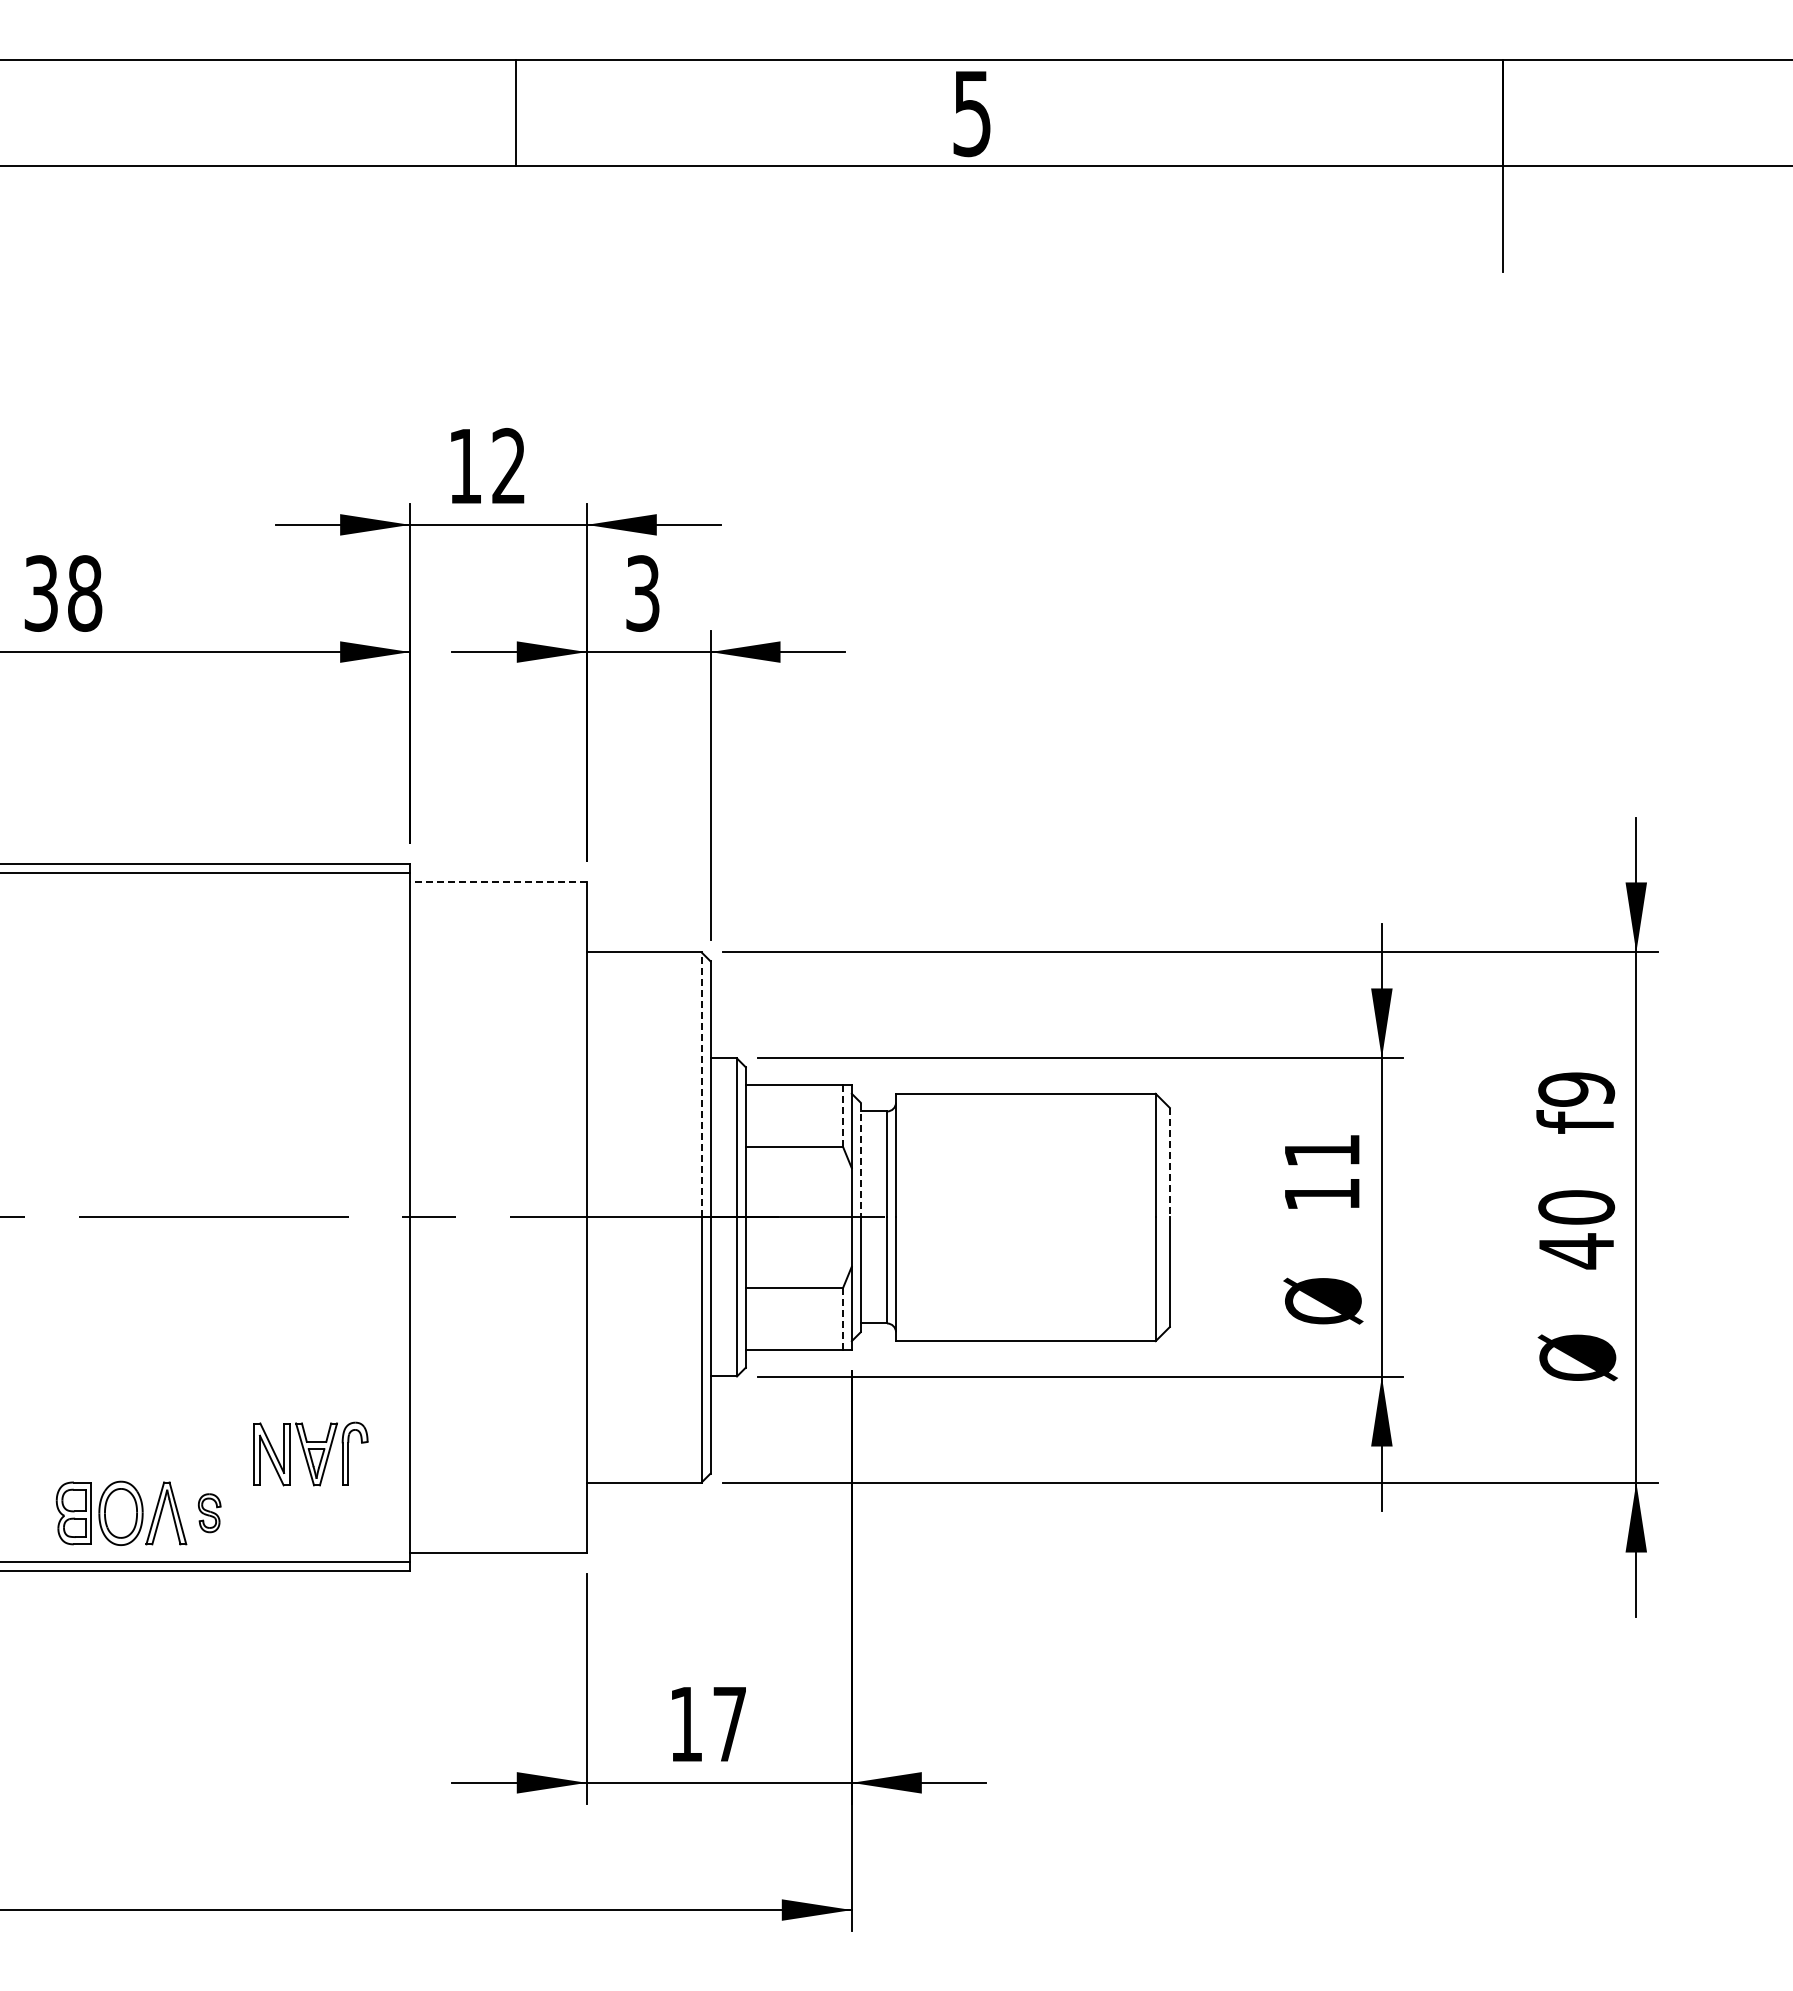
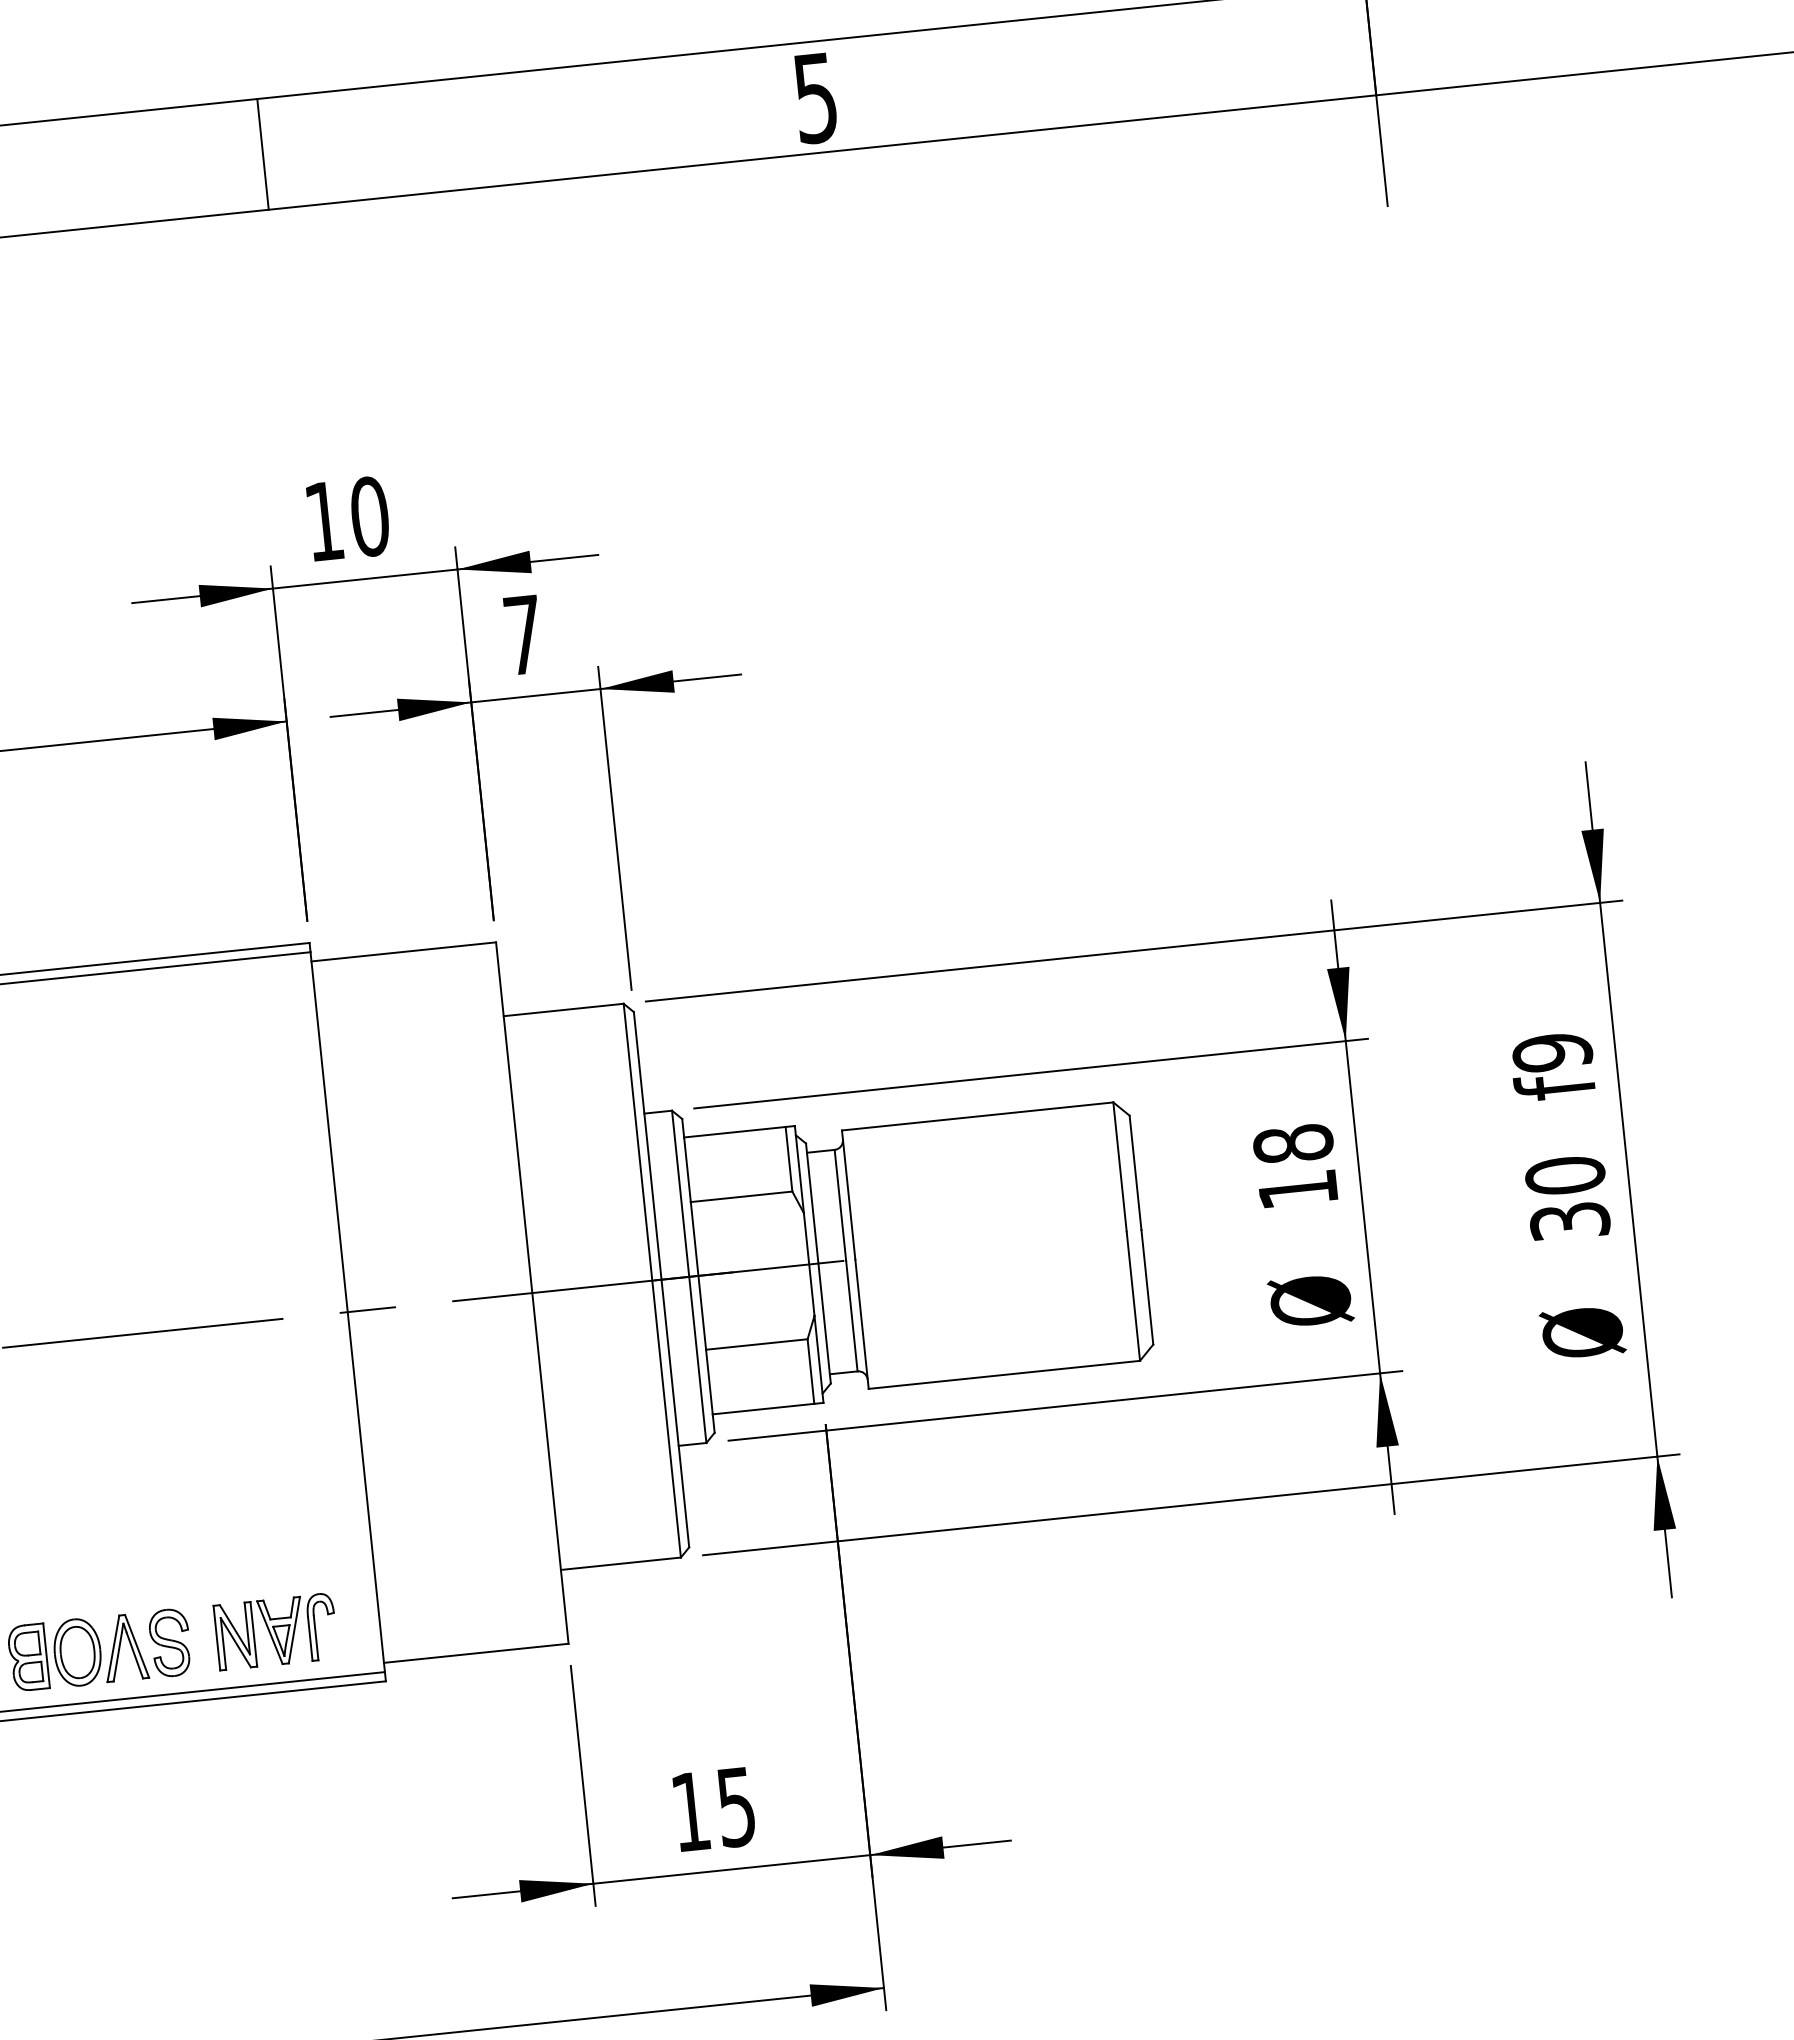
line: (516, 112) -> (263, 154), moved
text: (509, 465) -> (370, 515), 12 -> 10
text: (642, 593) -> (523, 635), 3 -> 7
line: (497, 881) -> (402, 951), dashed -> solid
line: (701, 1084) -> (637, 1141), dashed -> solid
line: (843, 1115) -> (789, 1158), dashed -> solid
text: (1321, 1150) -> (1292, 1143), 11 -> 18
line: (860, 1160) -> (812, 1203), dashed -> solid
line: (1169, 1162) -> (1135, 1172), dashed -> solid
text: (1576, 1251) -> (1569, 1221), 40 -> 30
line: (843, 1319) -> (811, 1371), dashed -> solid
part: (310, 1453) -> (275, 1631), moved
part: (209, 1512) -> (169, 1642), size x1.67
text: (729, 1724) -> (736, 1807), 17 -> 15

